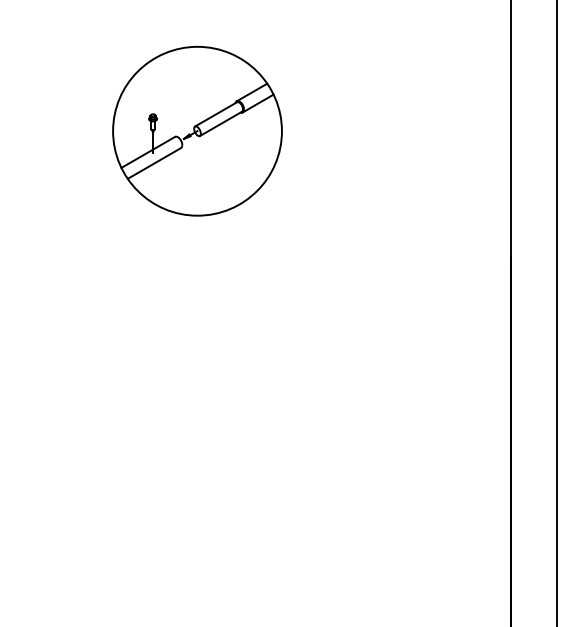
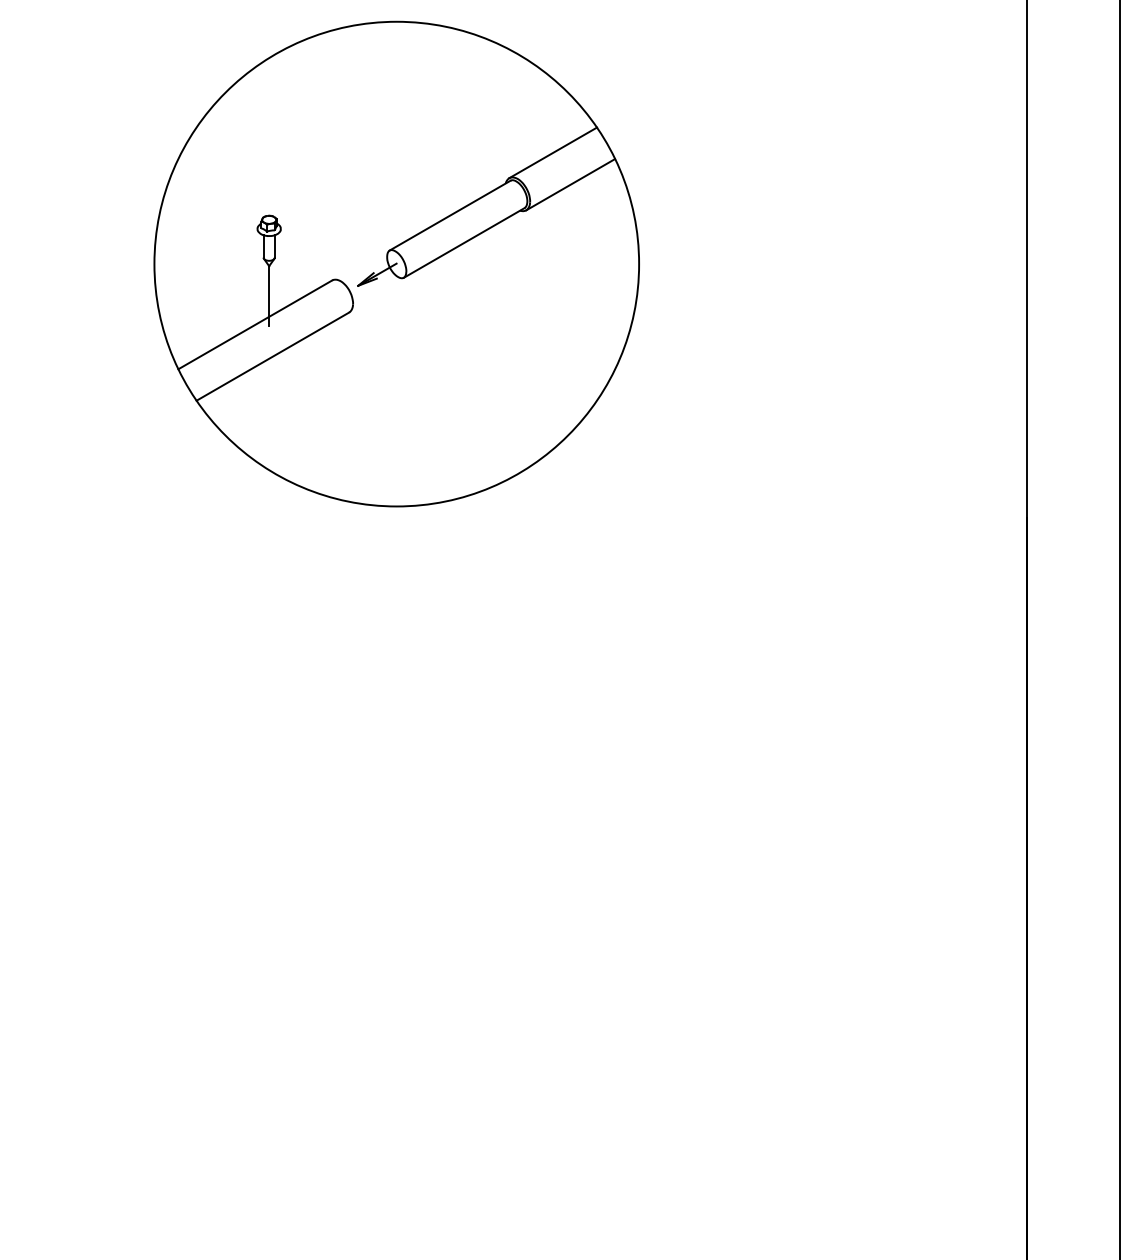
part: (197, 130) -> (396, 262), size x1.43

